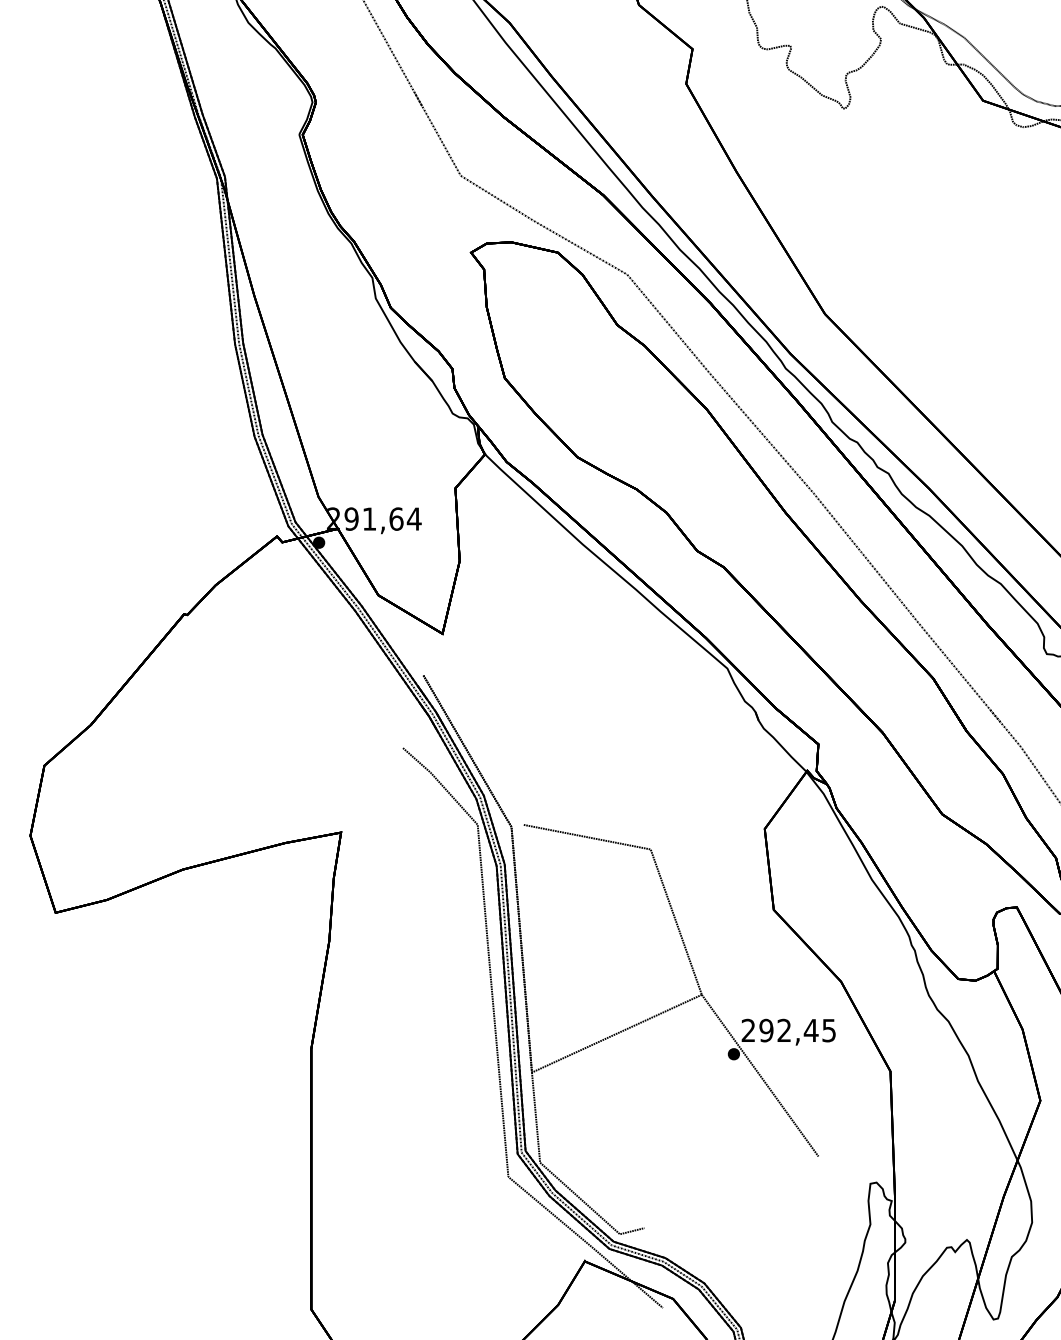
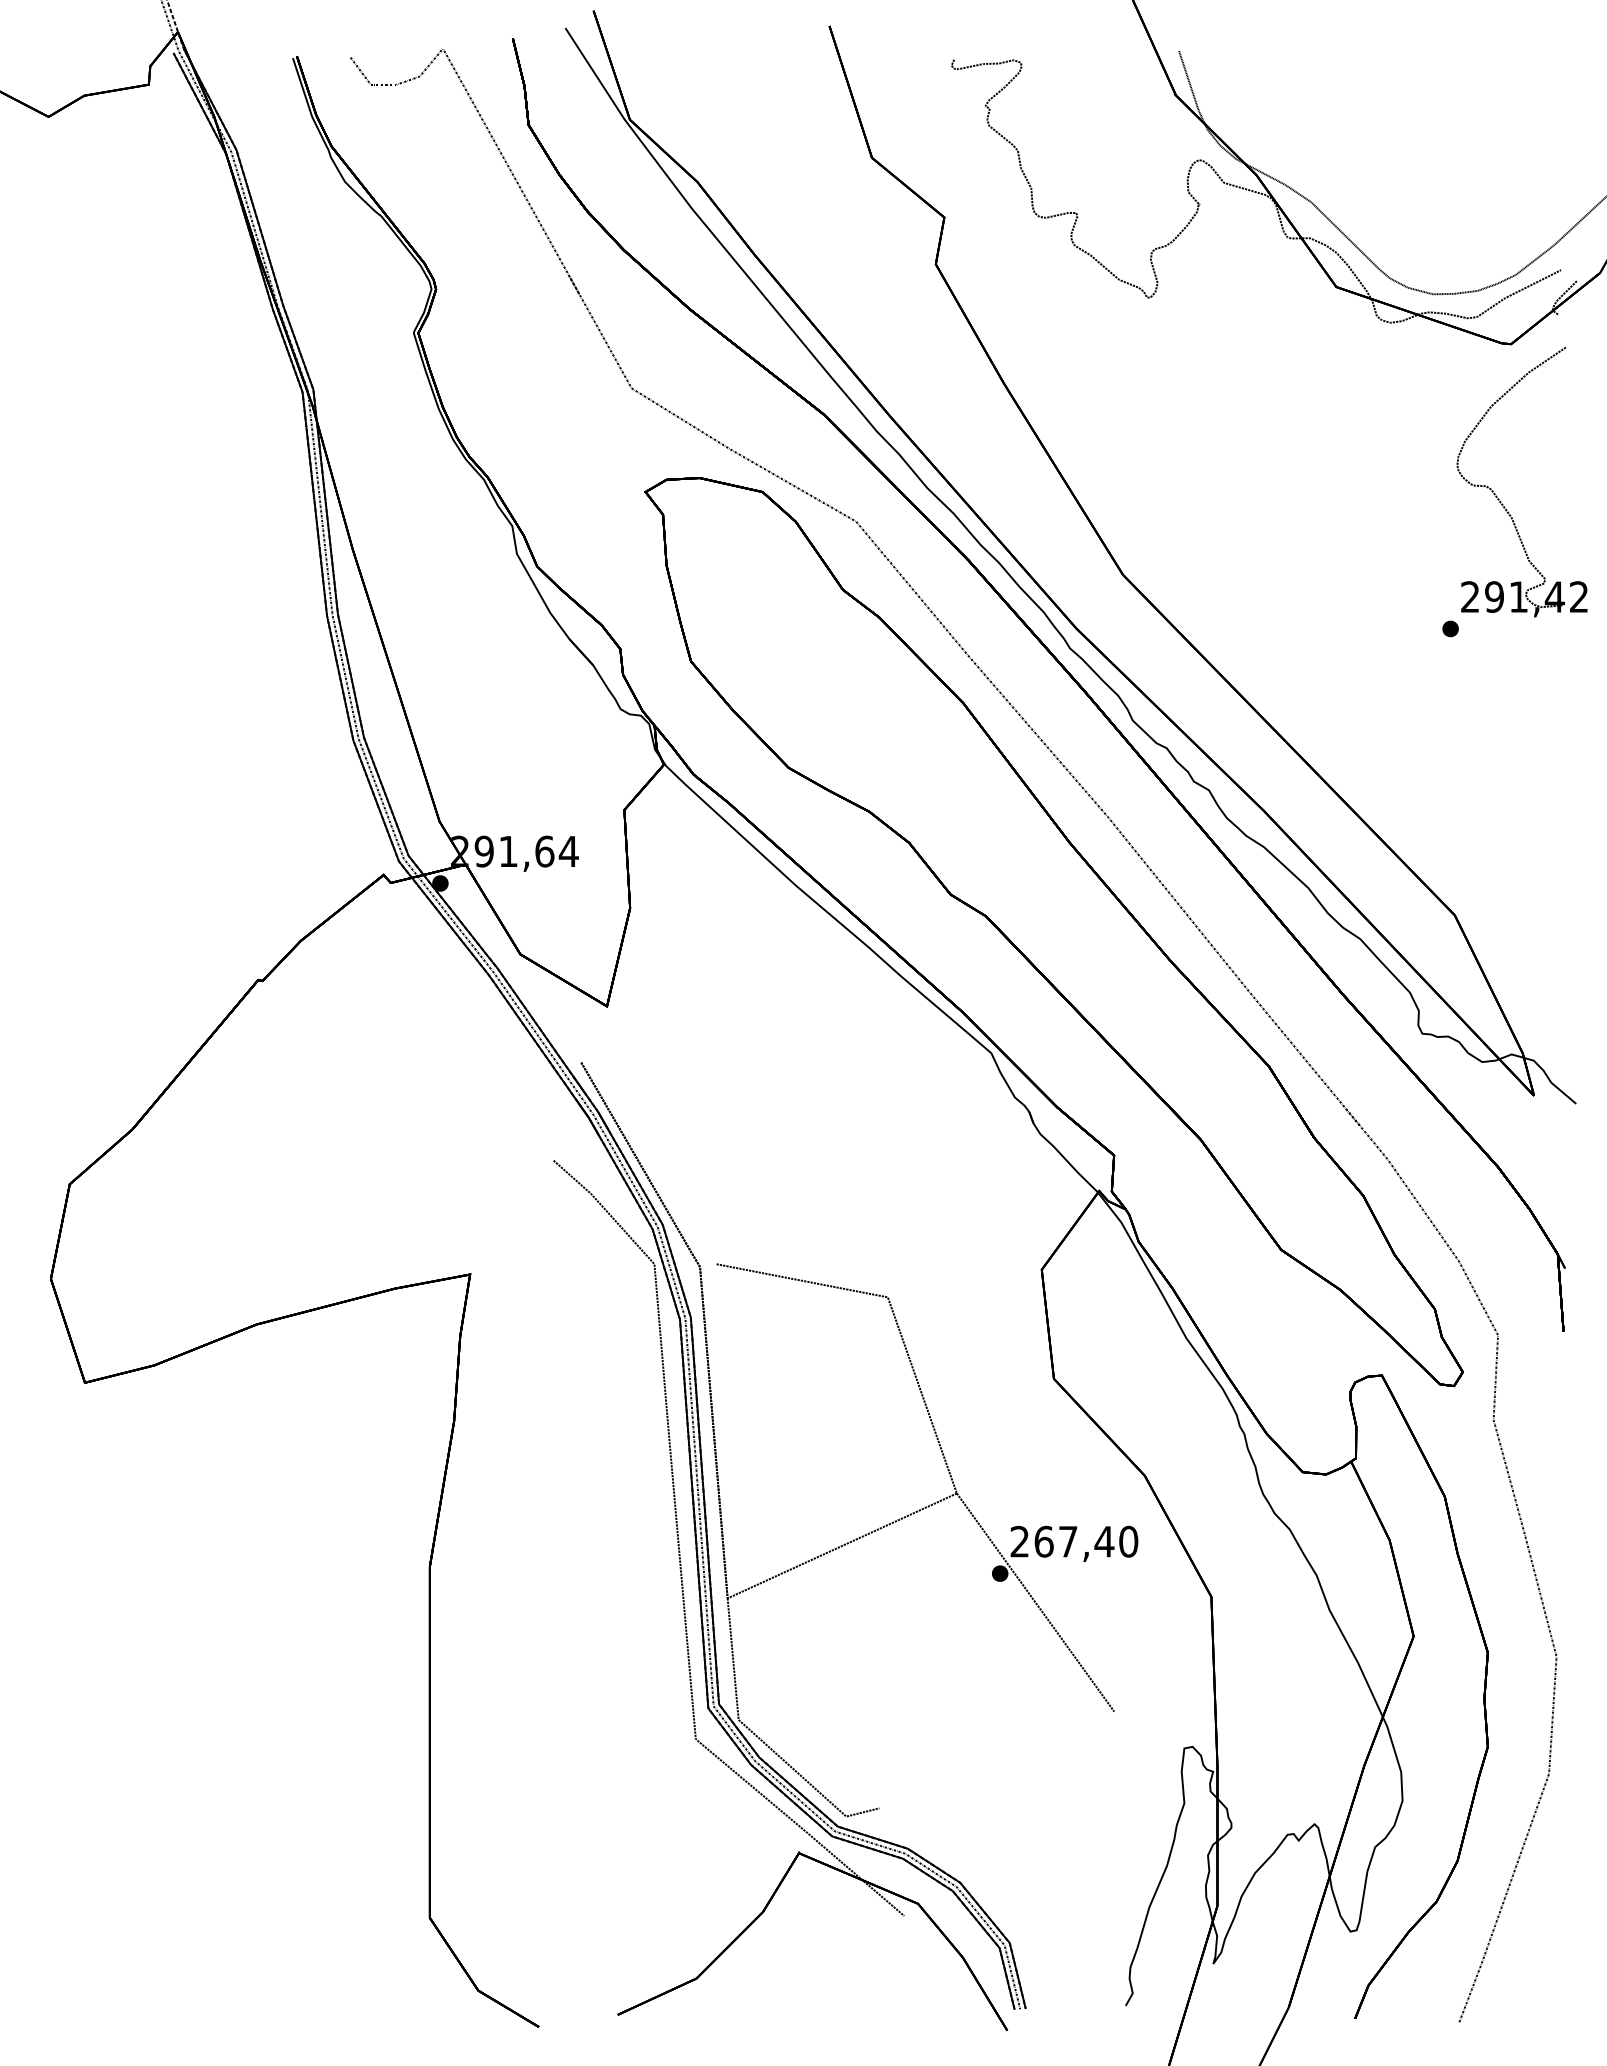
text: (797, 1030) -> (1086, 1541), 292,45 -> 267,40

